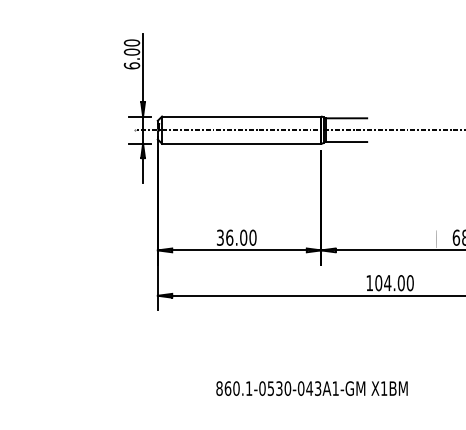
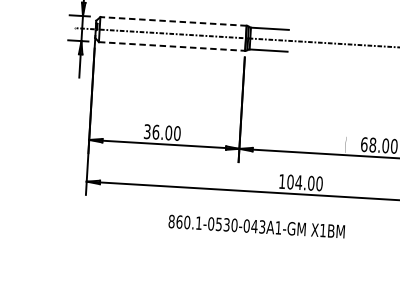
line: (241, 116) -> (173, 21), solid -> dashed
line: (241, 143) -> (171, 46), solid -> dashed
text: (311, 388) -> (256, 226), moved

